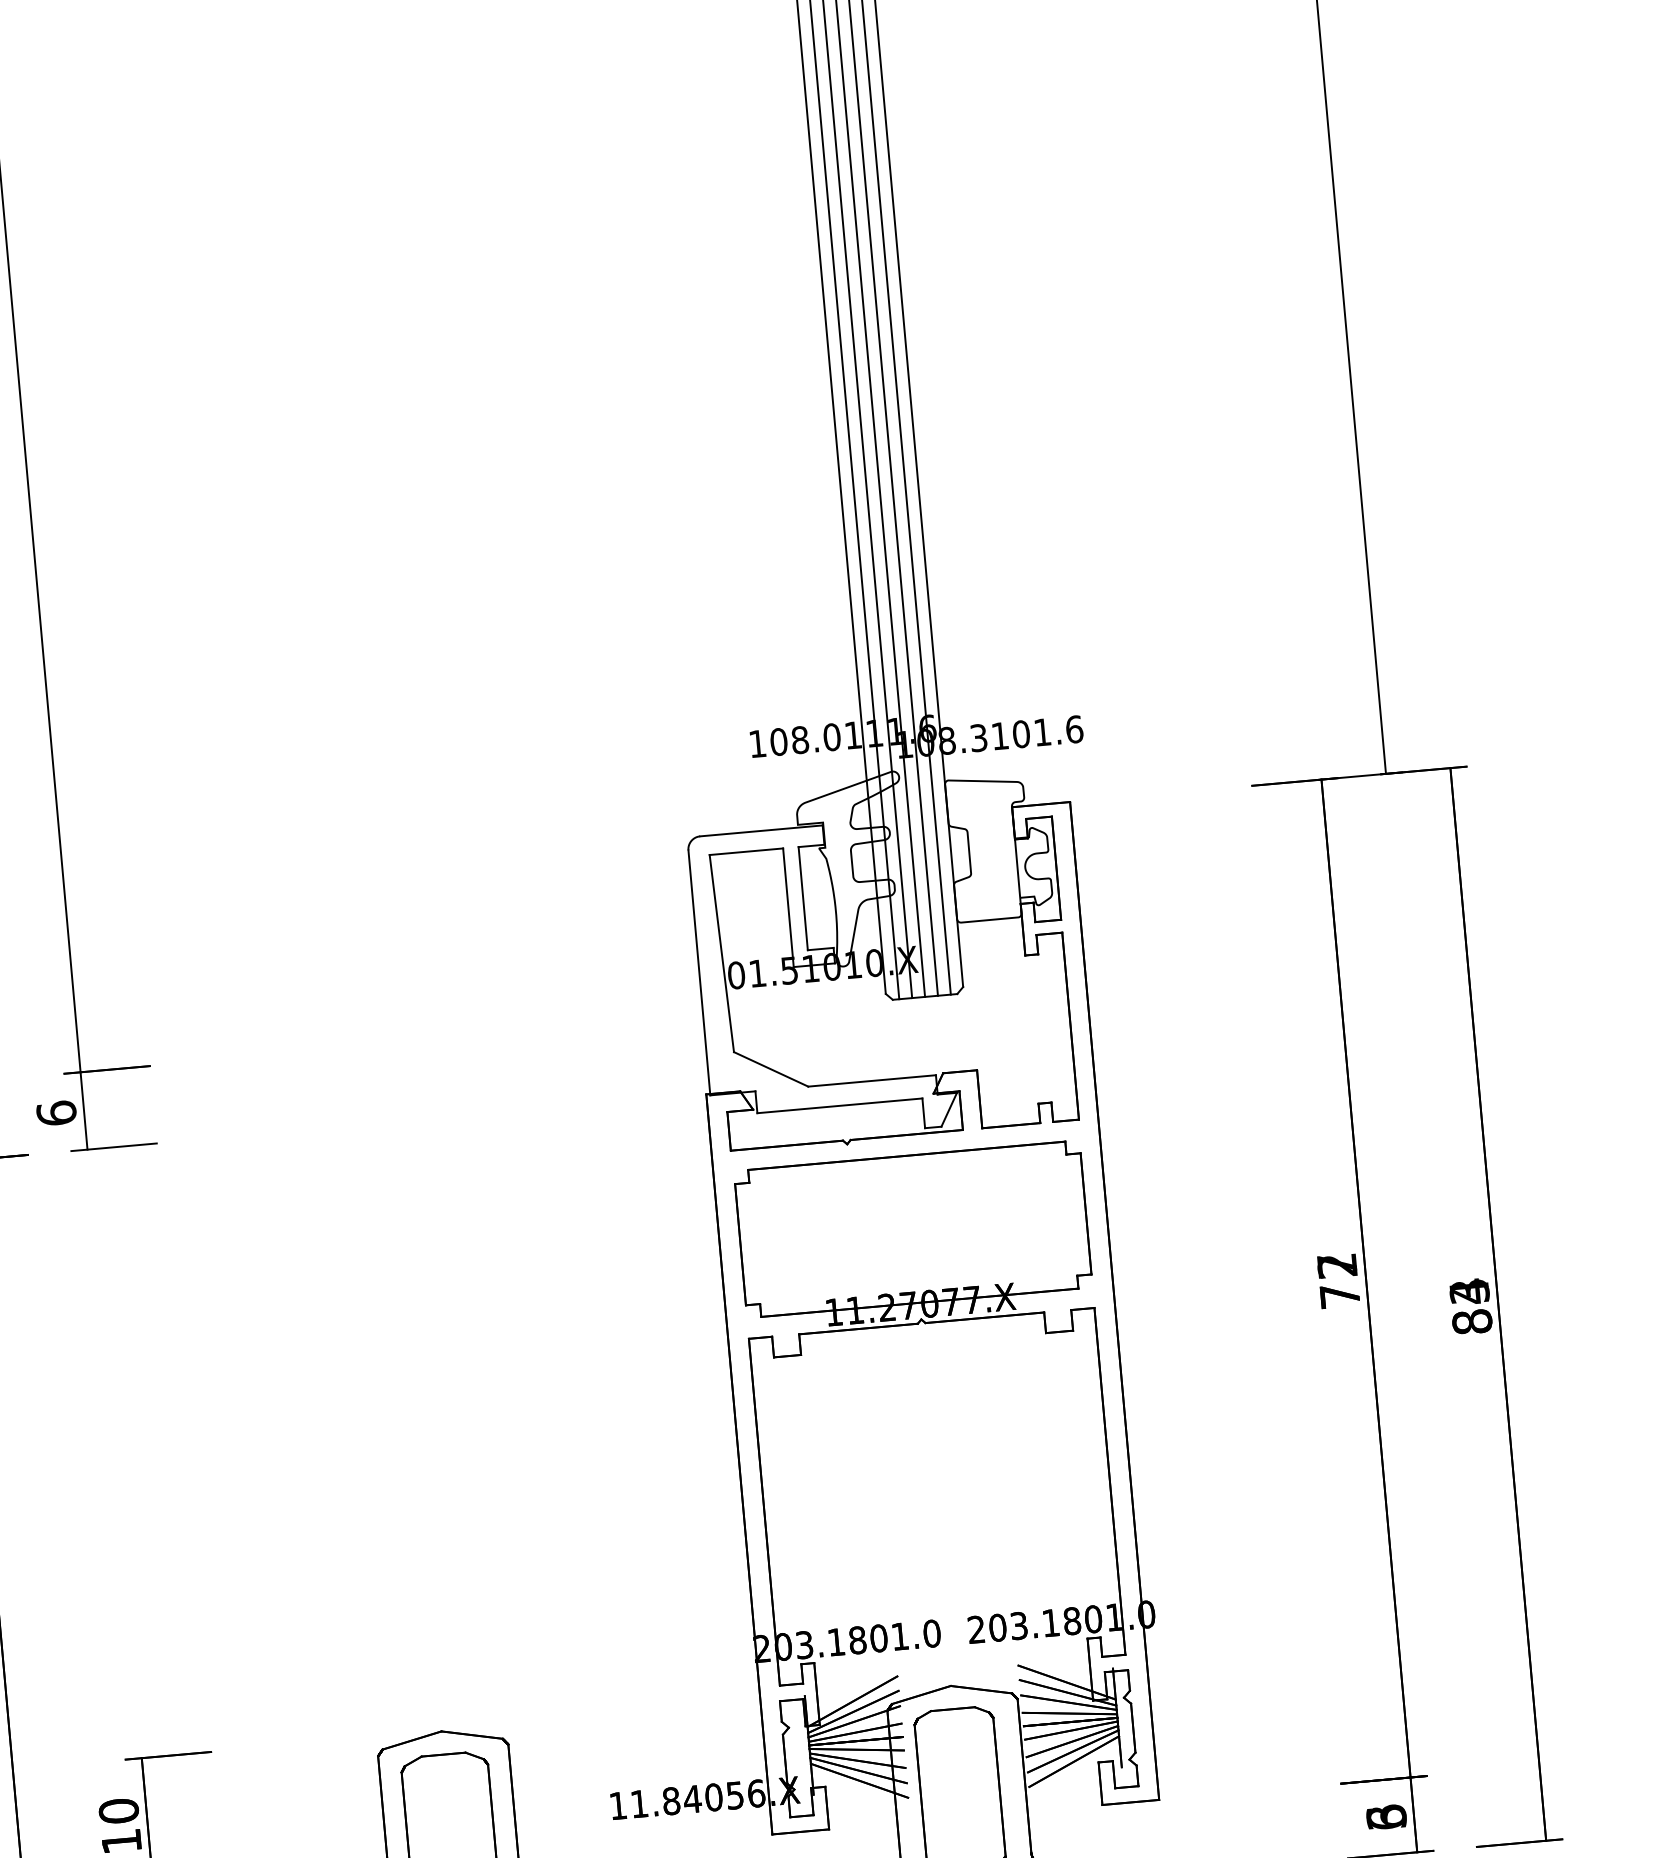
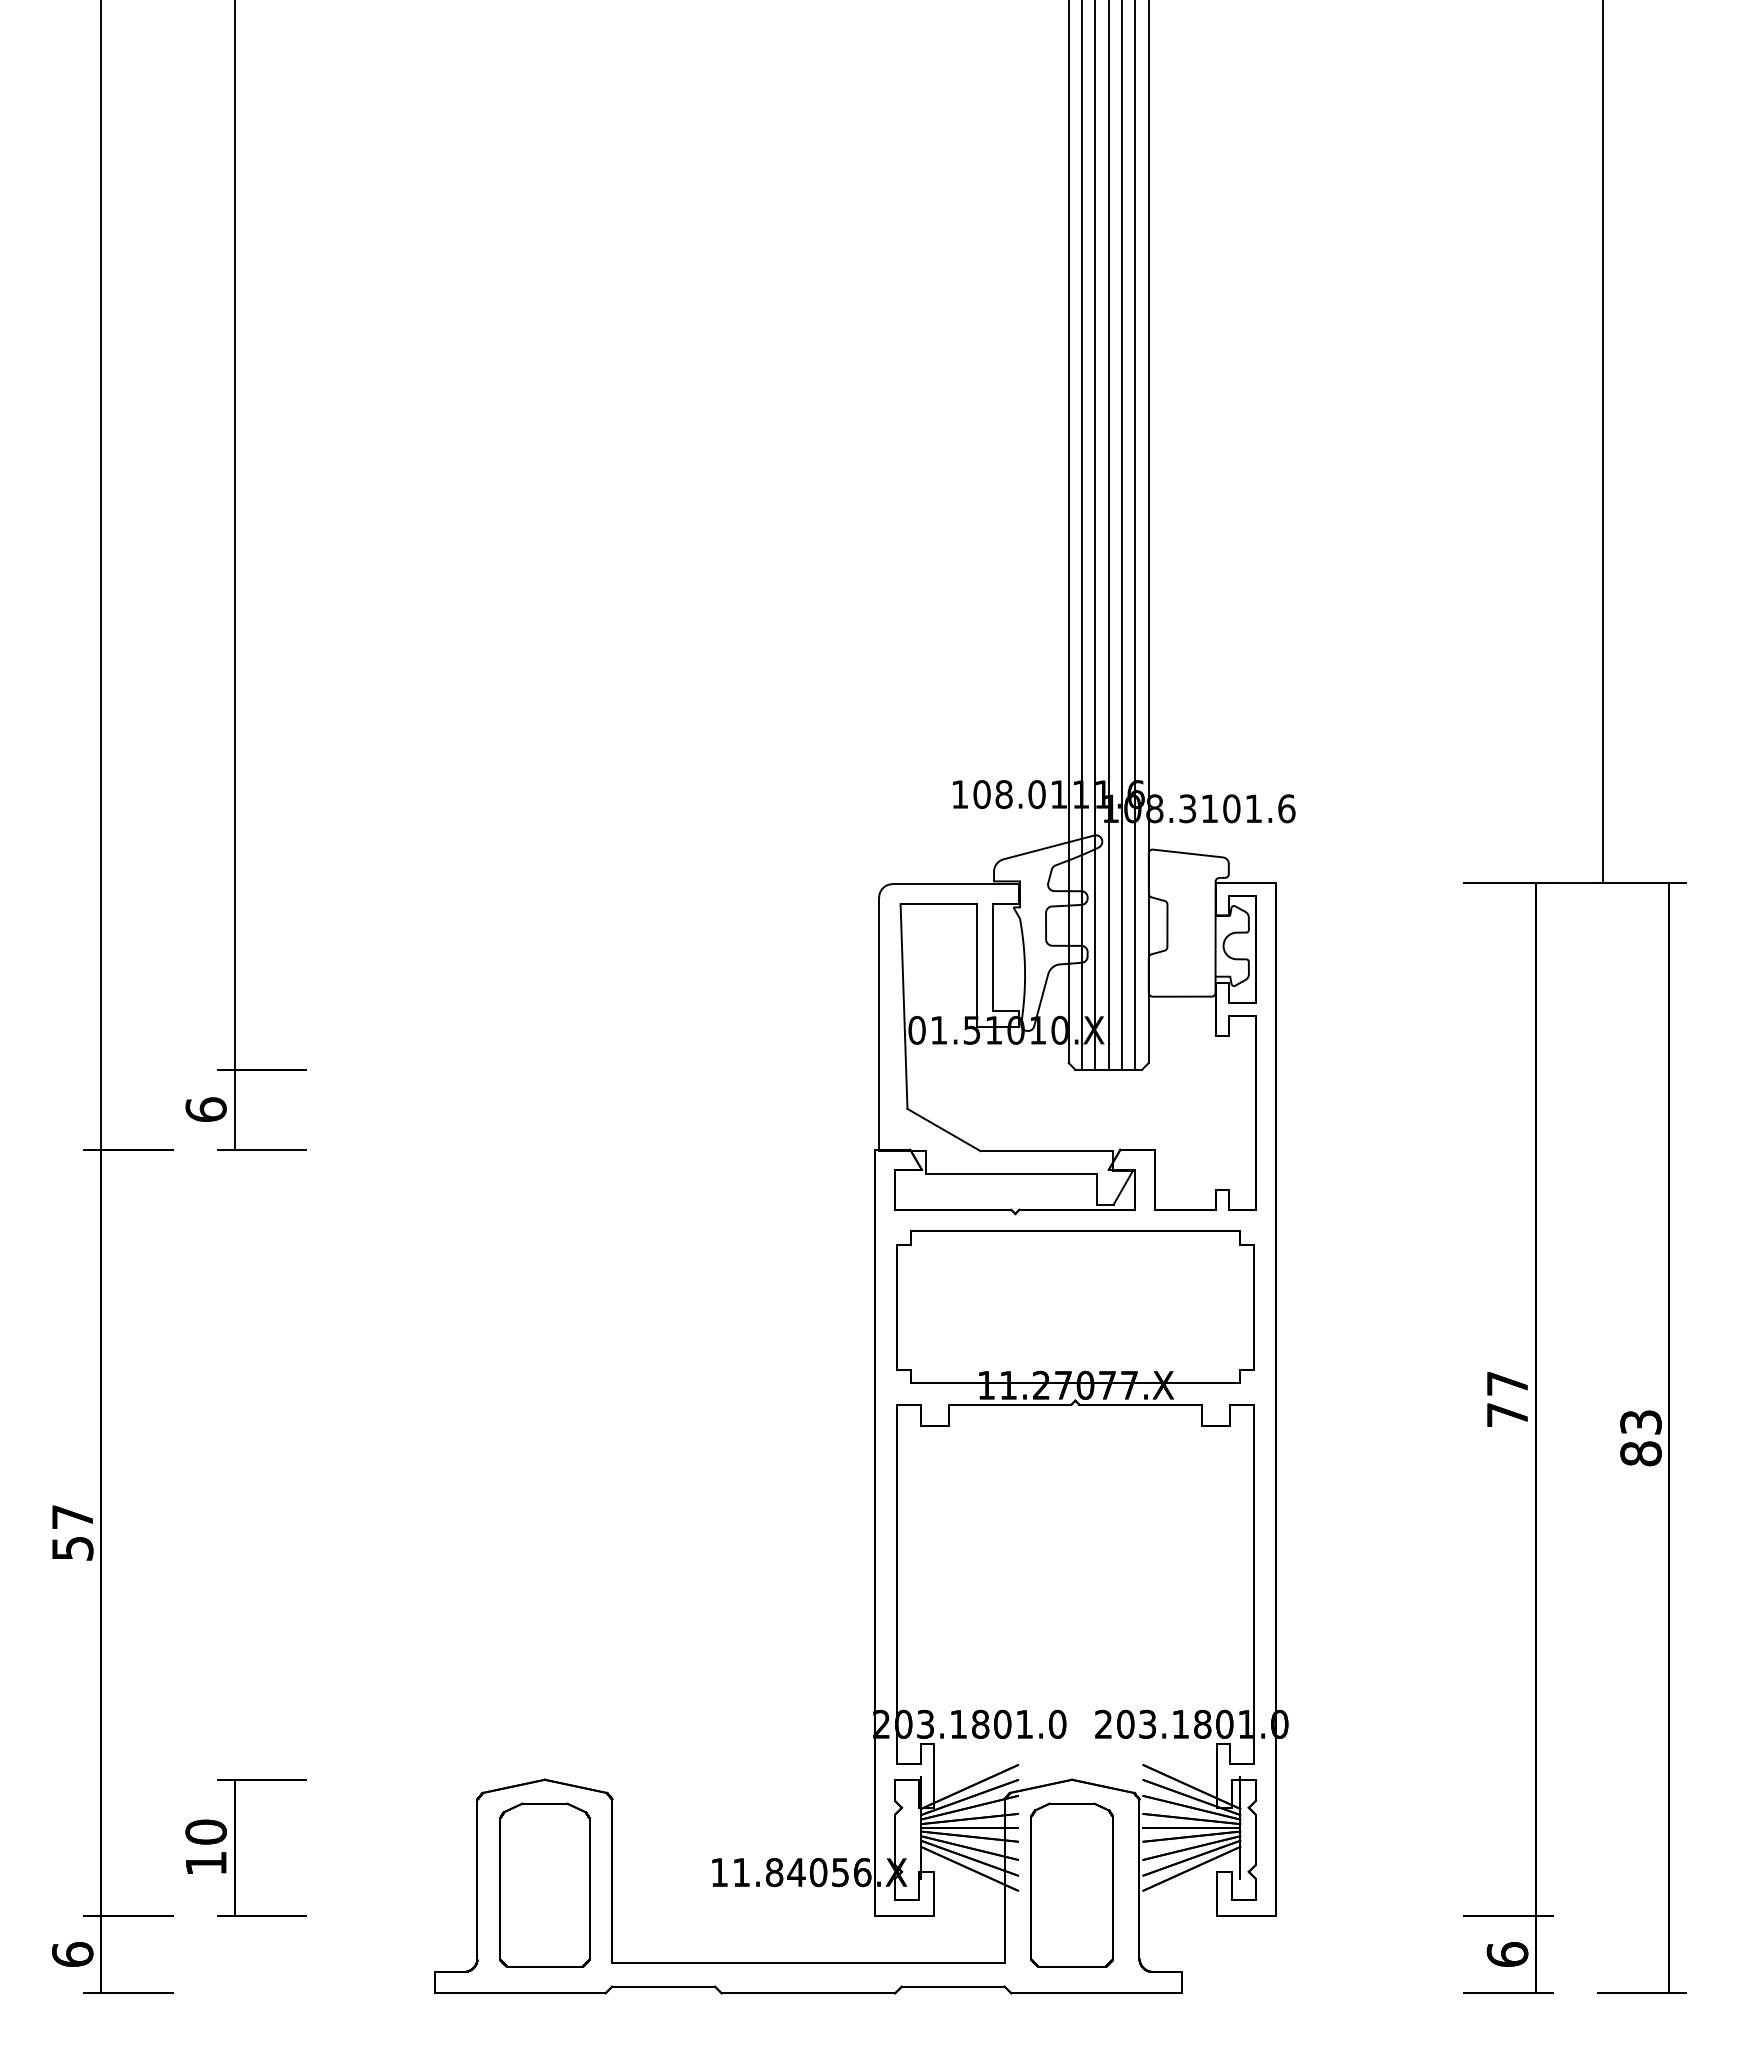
text: (1336, 1265) -> (1506, 1383), 72 -> 77
text: (1469, 1291) -> (1640, 1422), 84 -> 83
text: (1386, 1817) -> (1507, 1954), 3 -> 6

